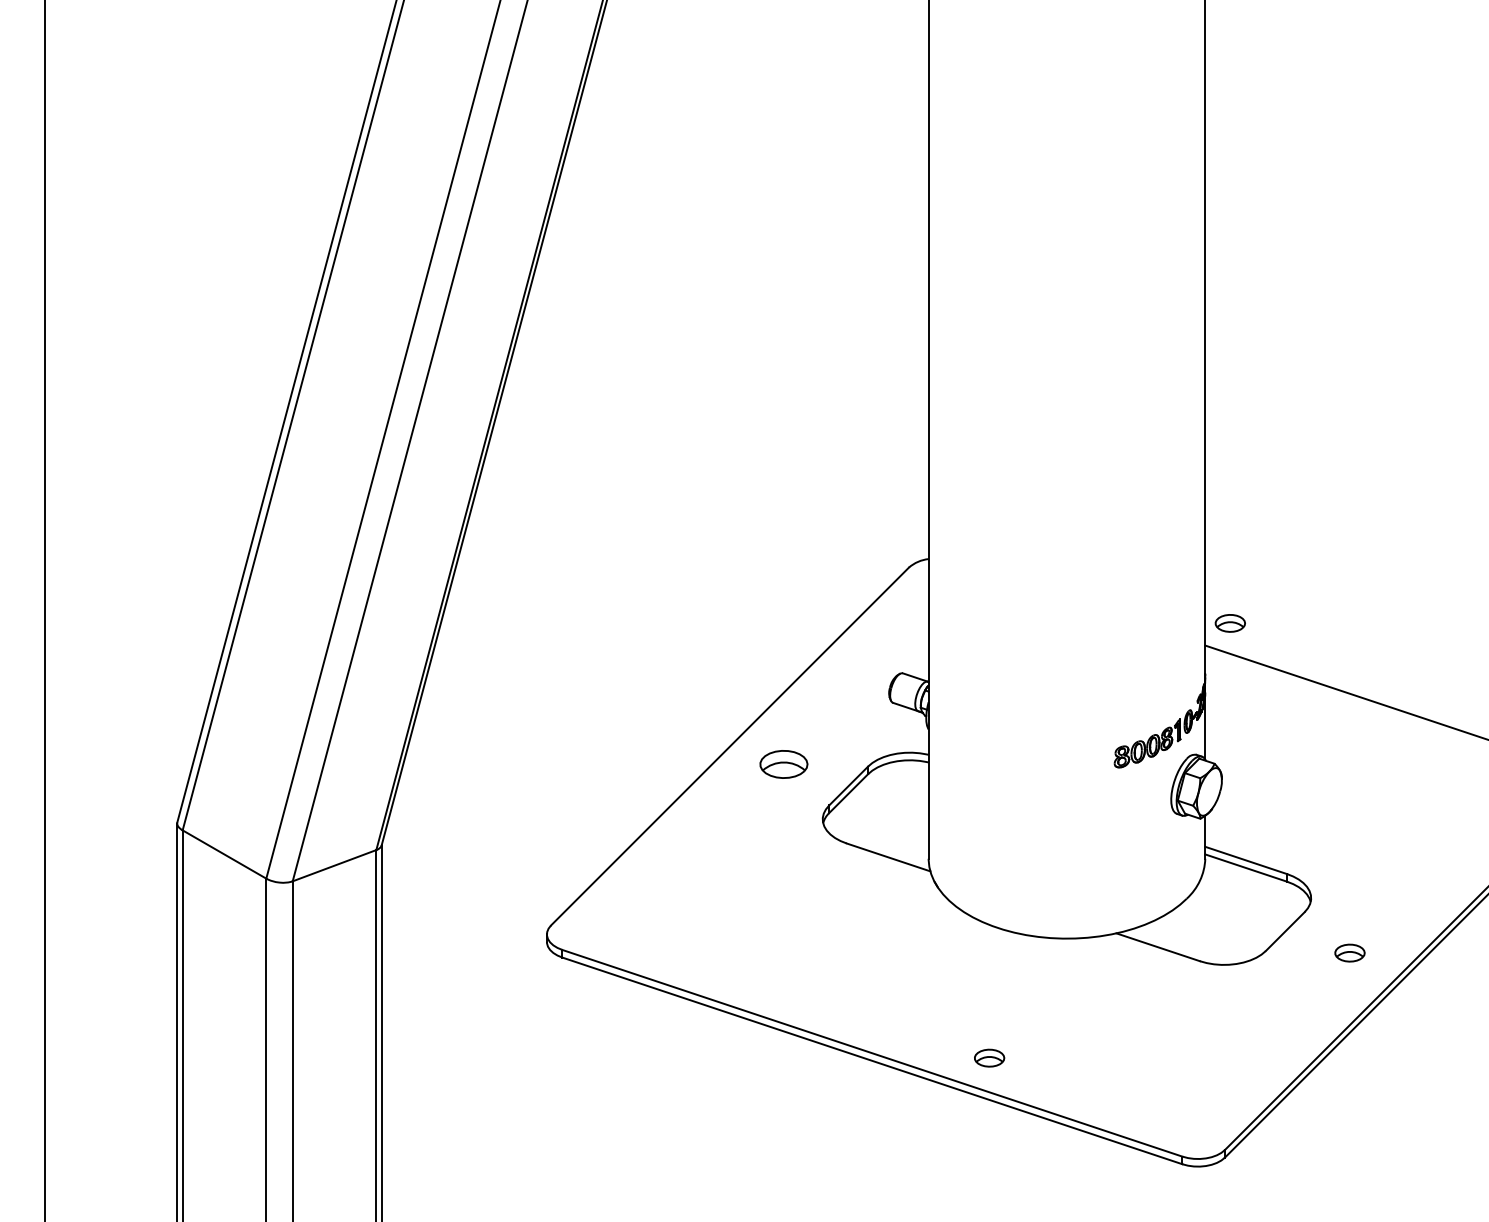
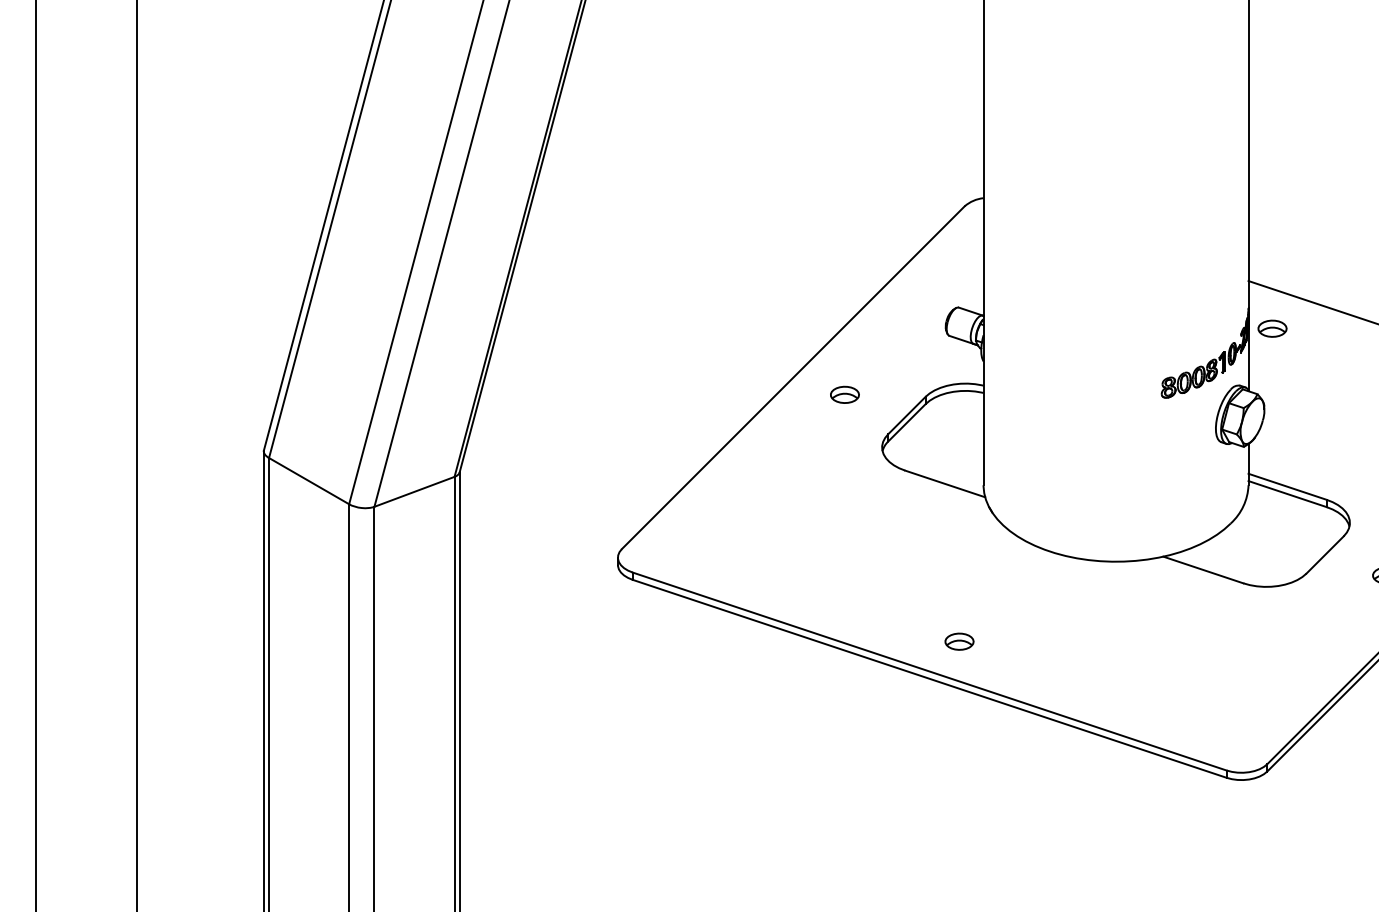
part: (1229, 623) -> (1271, 328), moved
part: (783, 764) -> (844, 394), size x0.62
part: (989, 1057) -> (959, 641), moved

